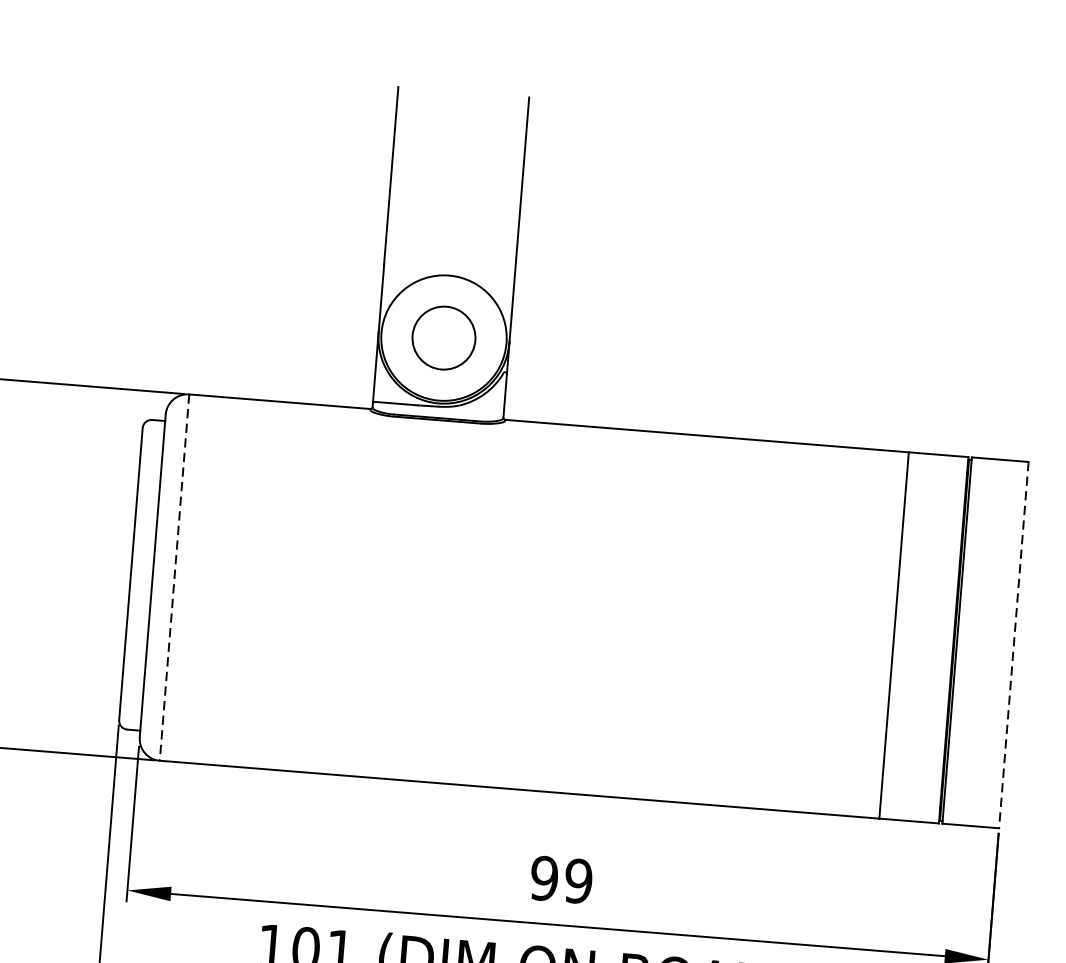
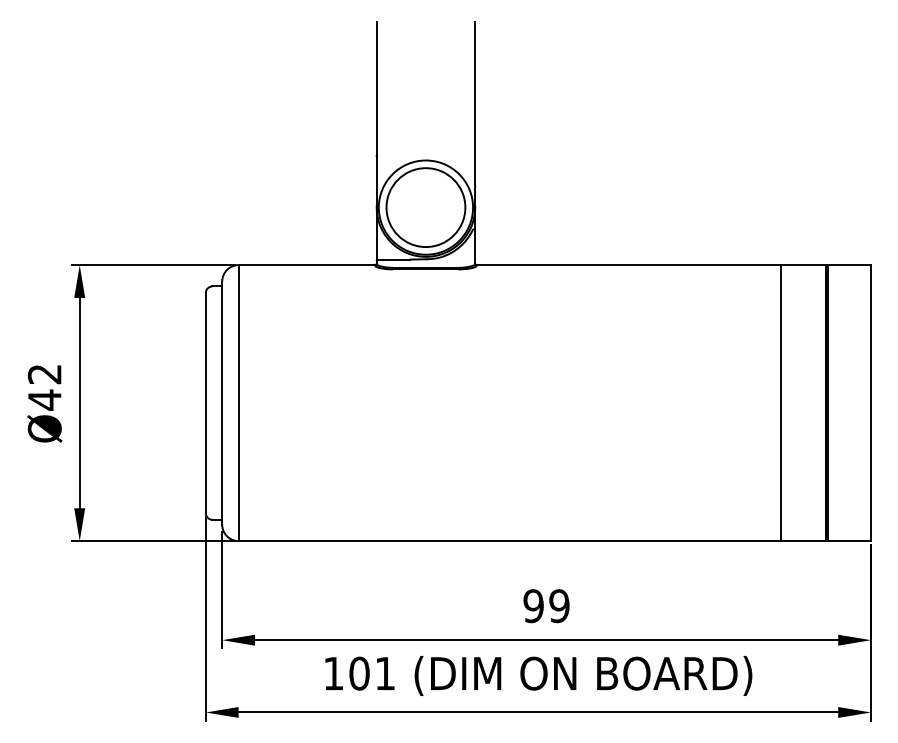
circle: (443, 337) -> (425, 207), size x1.67
line: (174, 578) -> (238, 403), dashed -> solid
line: (1014, 645) -> (871, 403), dashed -> solid

